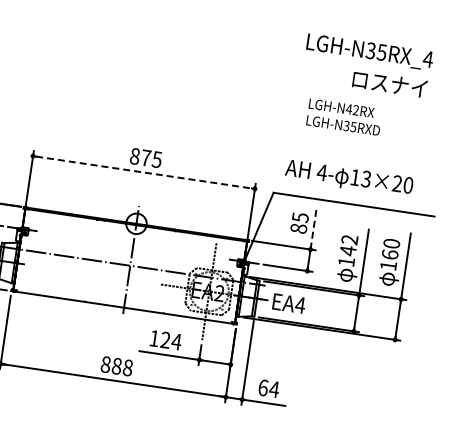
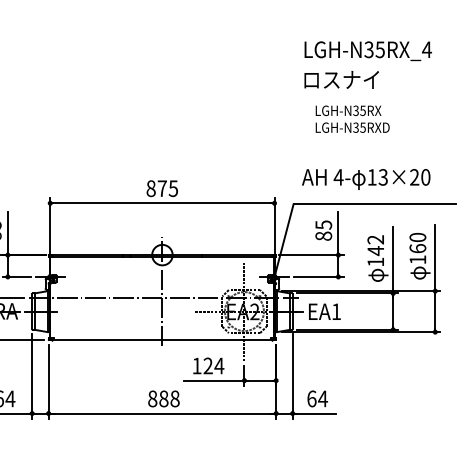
text: (389, 83) -> (341, 79), moved
text: (352, 109) -> (359, 110), LGH-N42RX -> LGH-N35RX
line: (144, 172) -> (162, 203), dashed -> solid
line: (313, 228) -> (338, 233), dashed -> solid
text: (300, 305) -> (336, 311), EA4 -> EA1

